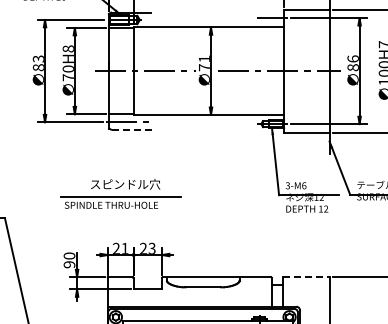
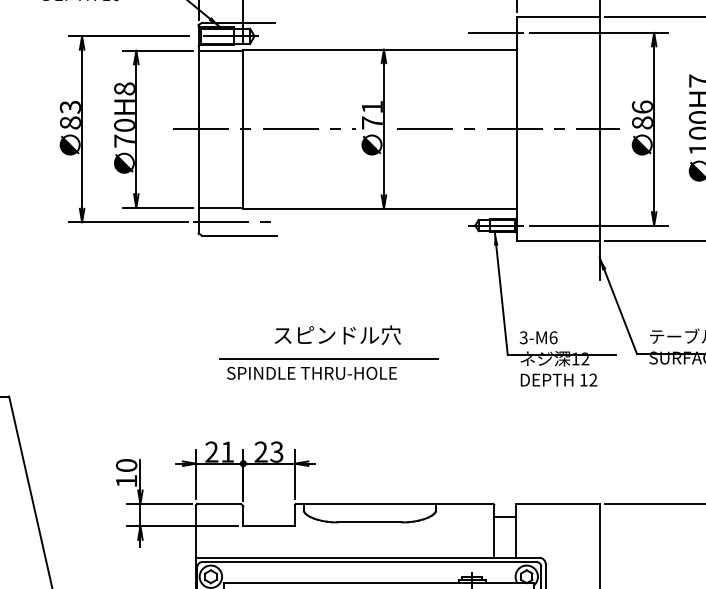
line: (131, 129) -> (239, 235), dashed -> solid
part: (120, 193) -> (328, 351), moved
text: (69, 264) -> (126, 480), 90 -> 10
line: (306, 277) -> (557, 504), dashed -> solid

